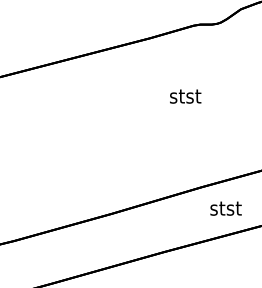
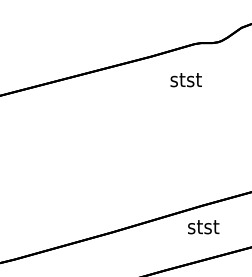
text: (185, 96) -> (186, 80), moved
text: (225, 208) -> (203, 227), moved

